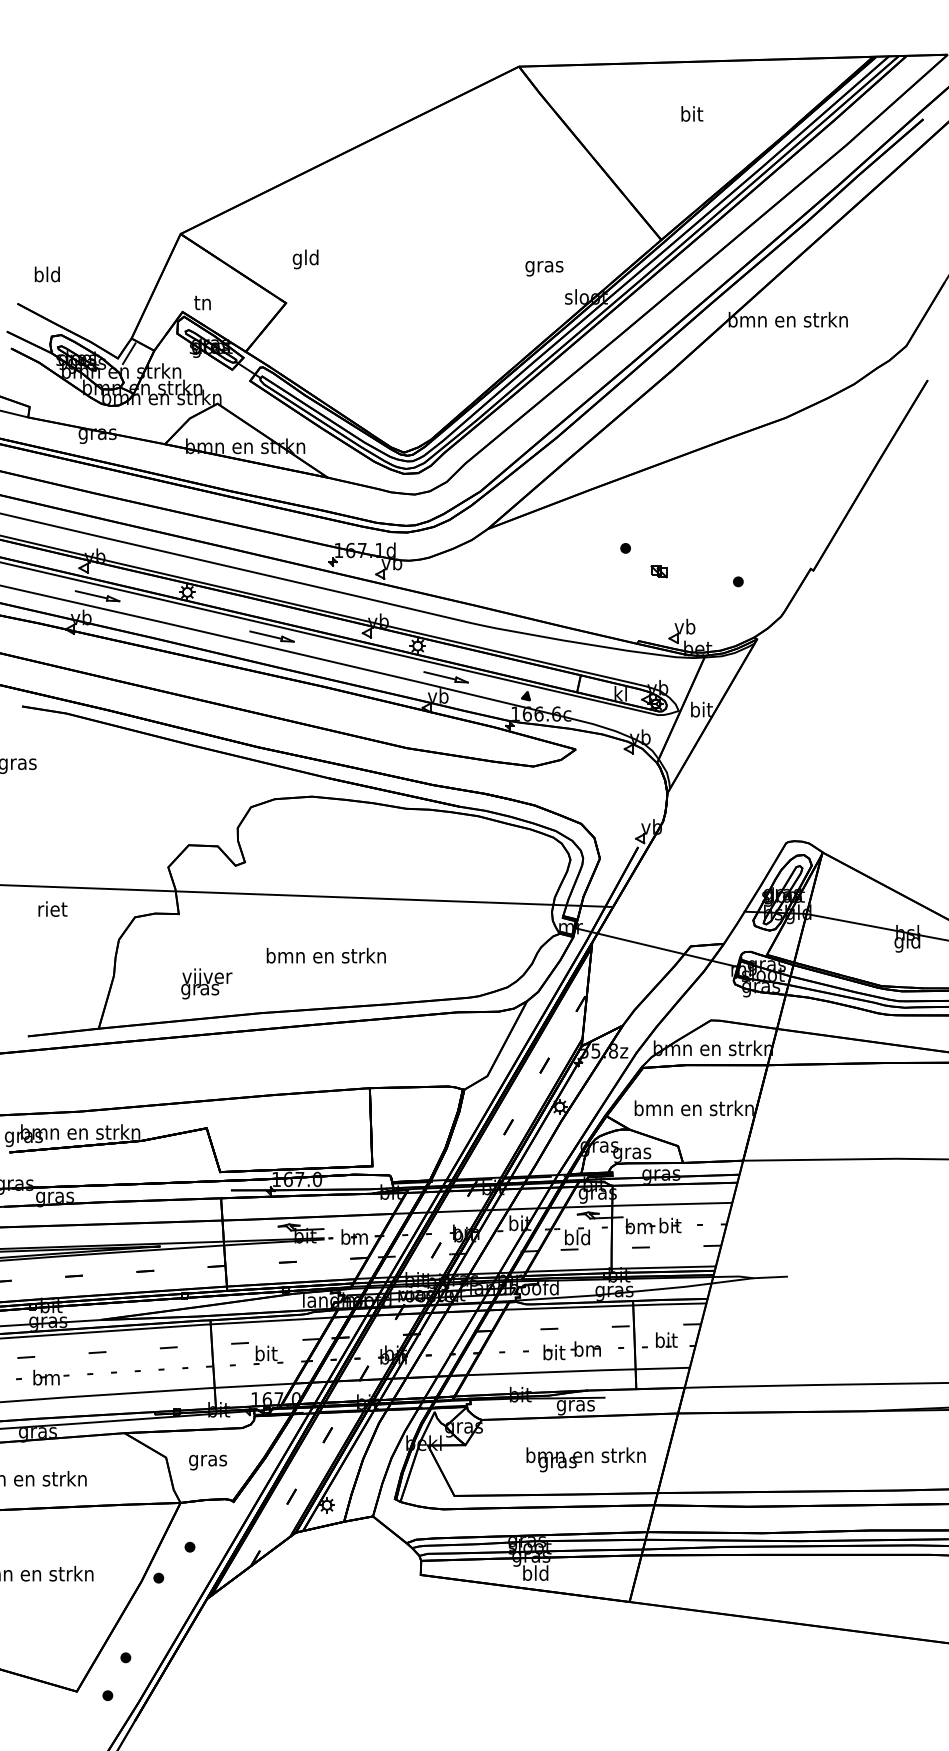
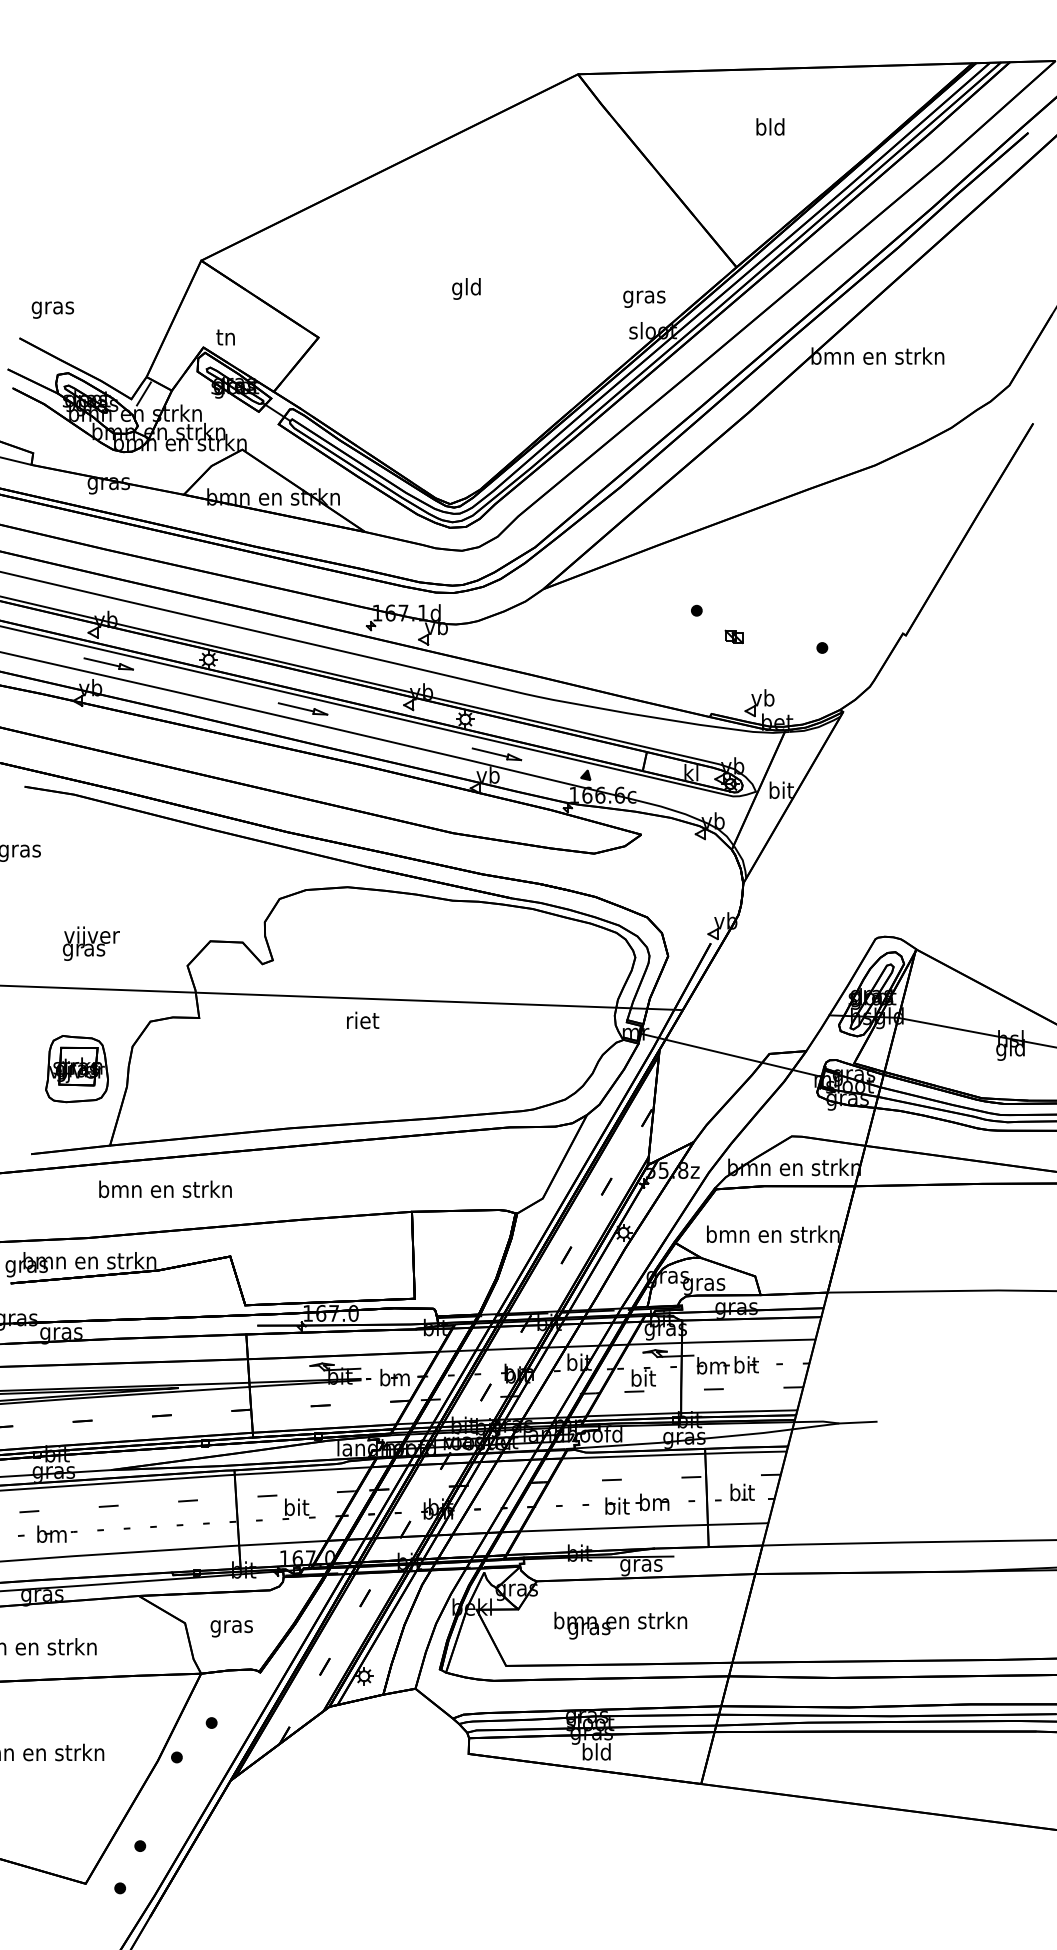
text: (691, 113) -> (770, 126), bit -> bld
text: (305, 259) -> (466, 288), moved
text: (544, 268) -> (644, 298), moved
text: (47, 276) -> (52, 307), bld -> gras
text: (53, 909) -> (363, 1020), moved
text: (326, 955) -> (165, 1189), moved
part: (68, 960) -> (76, 1069), added
text: (206, 983) -> (91, 943), moved
text: (577, 1236) -> (643, 1377), bld -> bit
text: (585, 1459) -> (620, 1625), moved

